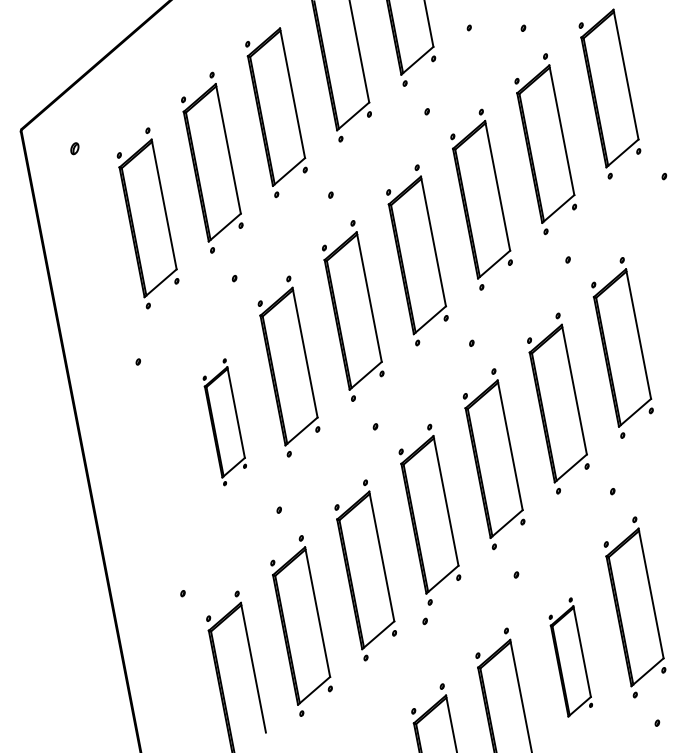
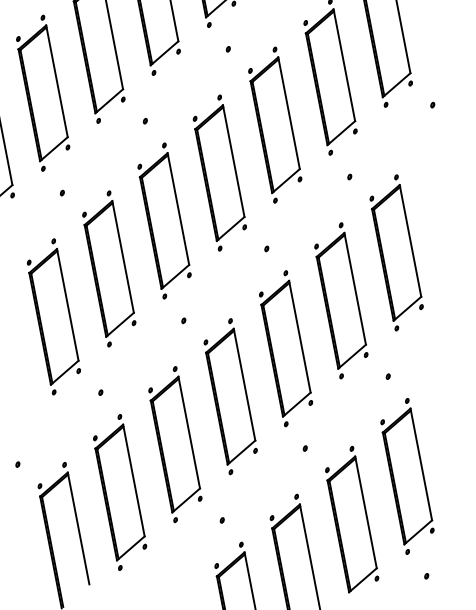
part: (224, 422) -> (53, 317), size x1.43
part: (424, 621) -> (221, 520), moved
part: (570, 657) -> (351, 519), size x1.43

